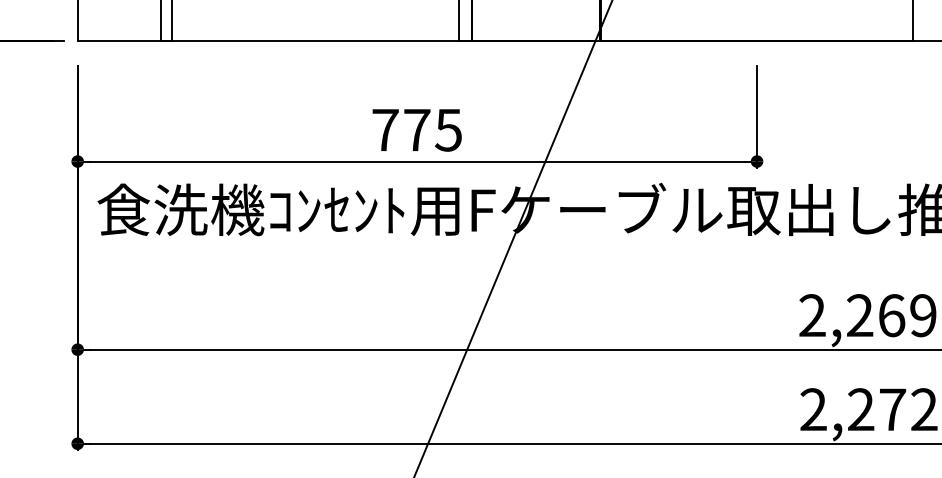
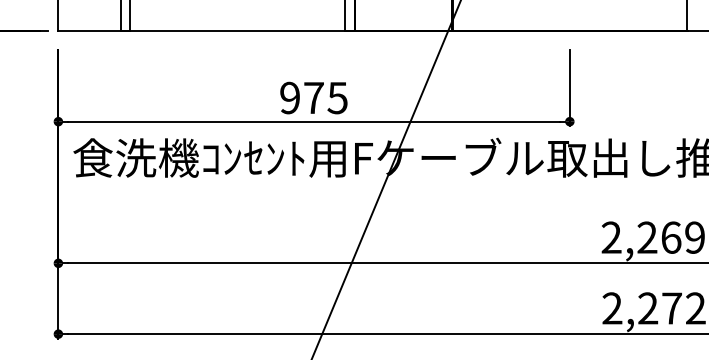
text: (385, 129) -> (290, 97), 775 -> 975

